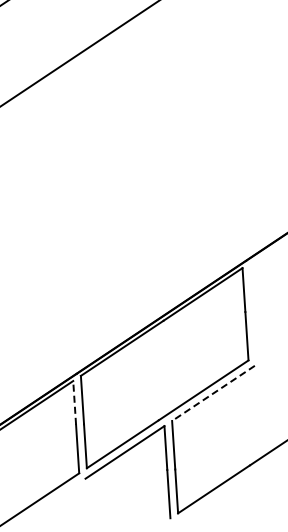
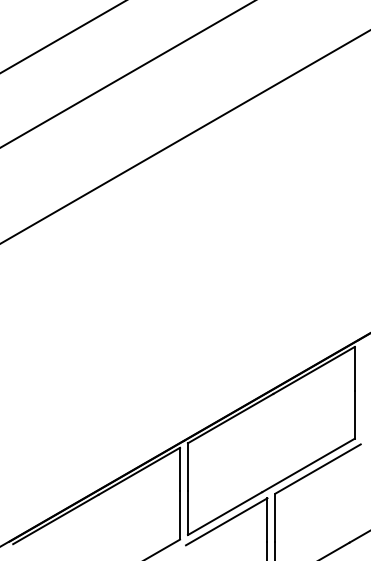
line: (212, 393) -> (317, 469), dashed -> solid
line: (75, 402) -> (180, 469), dashed -> solid

